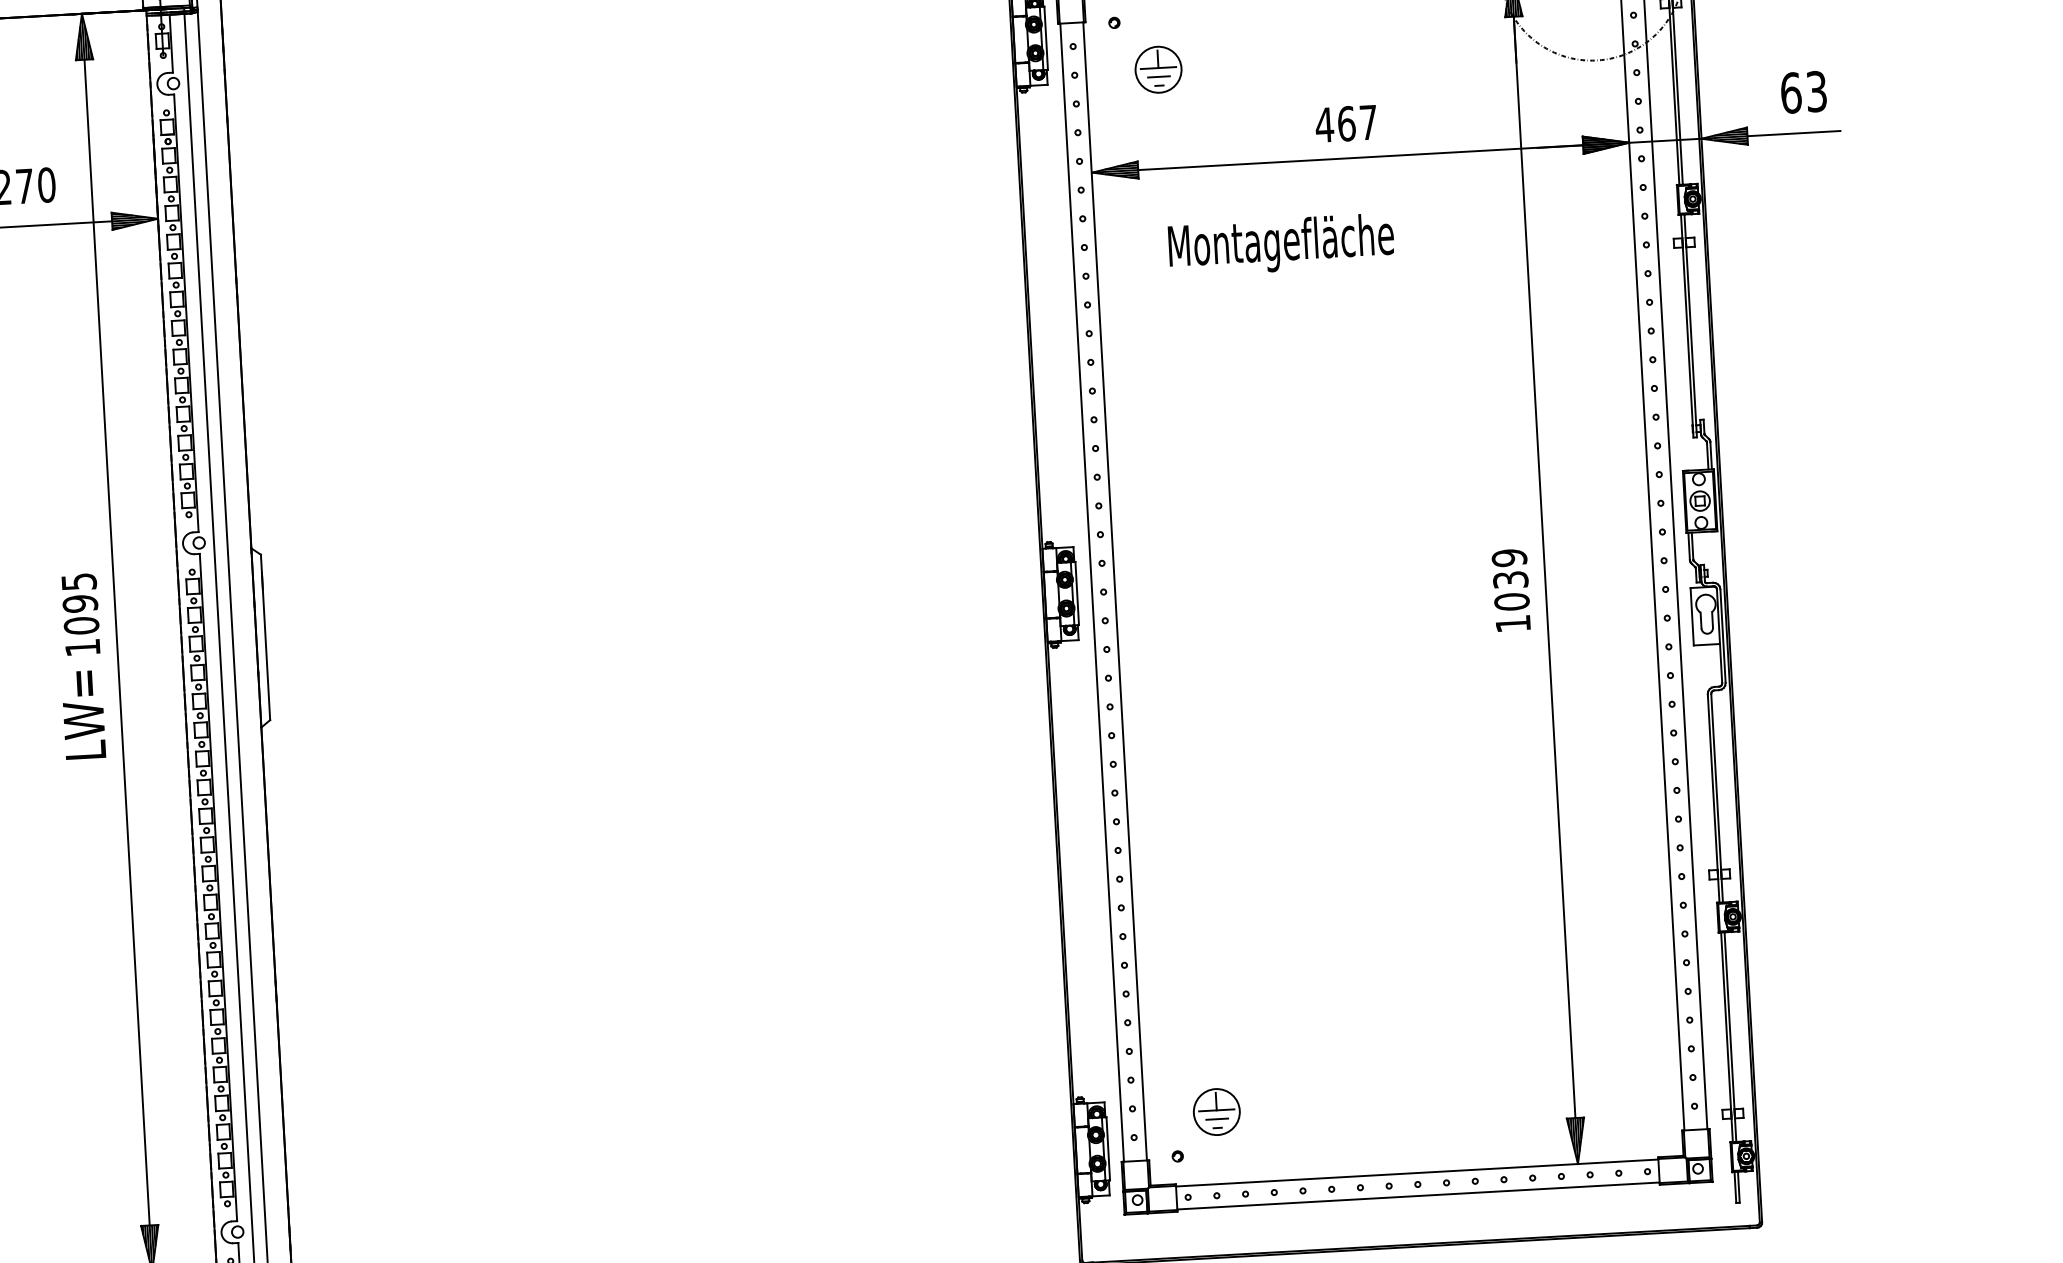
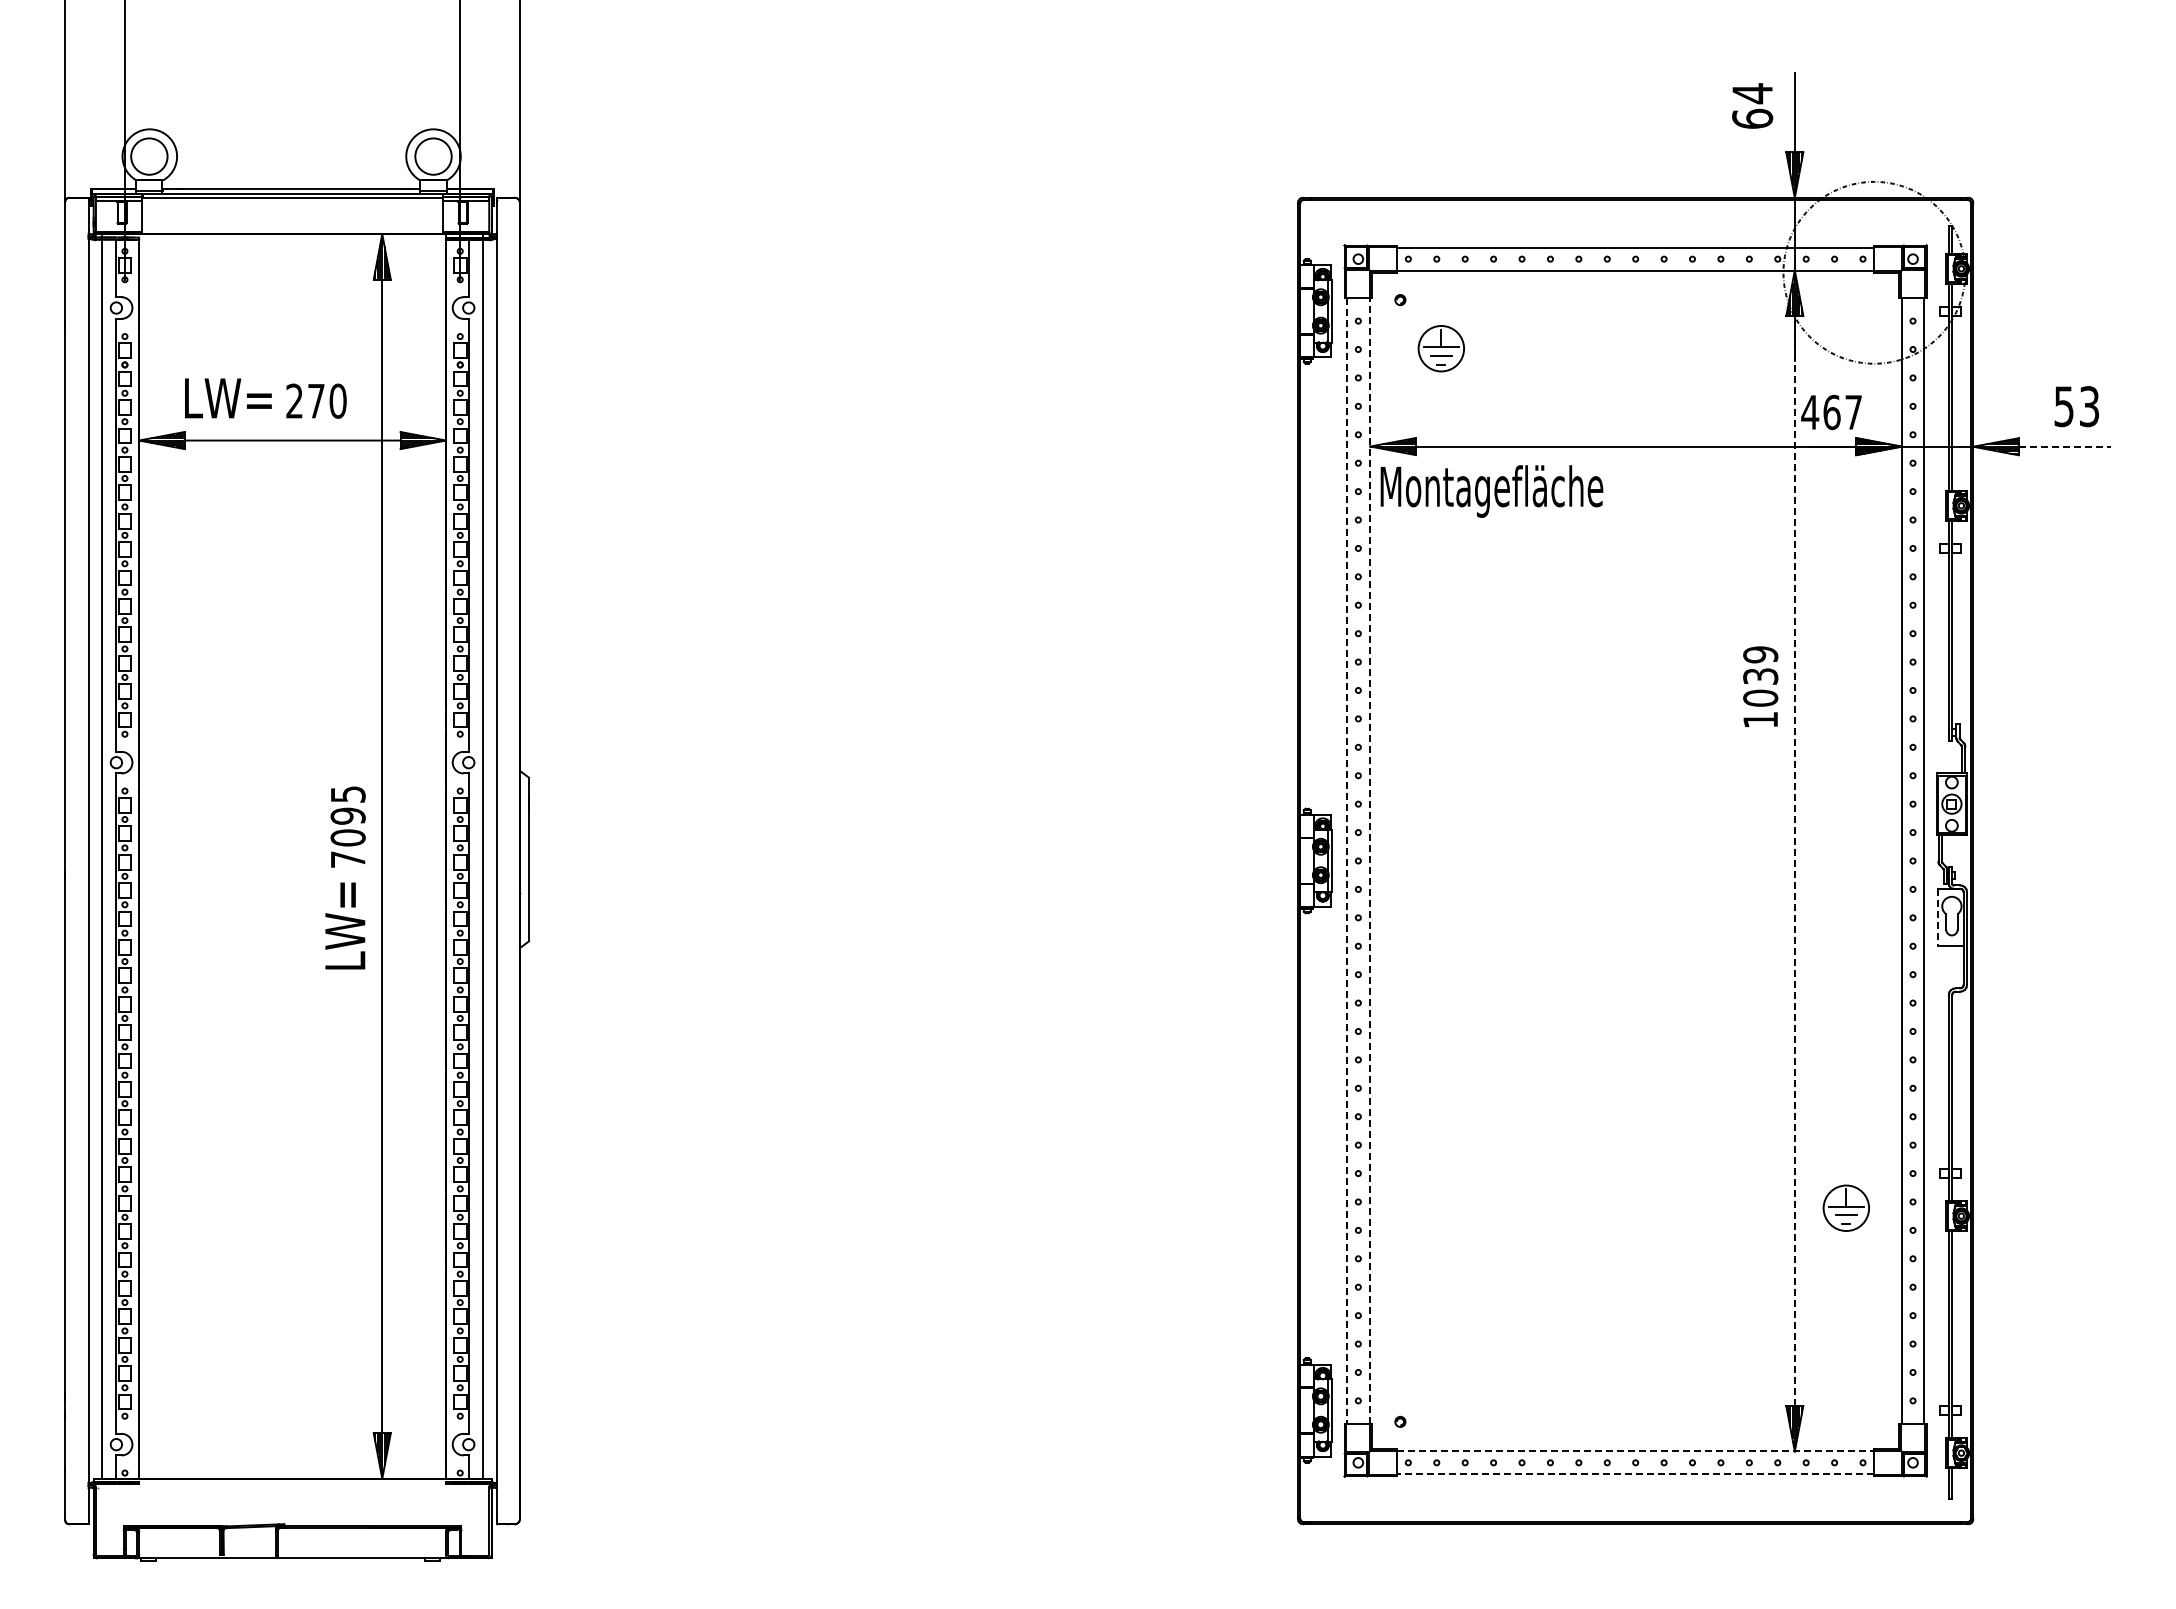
text: (1791, 92) -> (2064, 406), 63 -> 53
text: (1346, 123) -> (1831, 412), moved
line: (1793, 133) -> (2064, 446), solid -> dashed
text: (1281, 245) -> (1491, 491), moved
line: (1544, 567) -> (1794, 861), solid -> dashed
line: (1114, 590) -> (1369, 860), solid -> dashed
text: (1511, 590) -> (1760, 686), moved
line: (1092, 593) -> (1347, 861), solid -> dashed
line: (1692, 617) -> (1937, 918), solid -> dashed
text: (83, 647) -> (348, 859), 1095 -> 7095
part: (1215, 1111) -> (1845, 1207), moved
line: (1417, 1173) -> (1635, 1451), solid -> dashed
line: (1418, 1196) -> (1635, 1474), solid -> dashed

